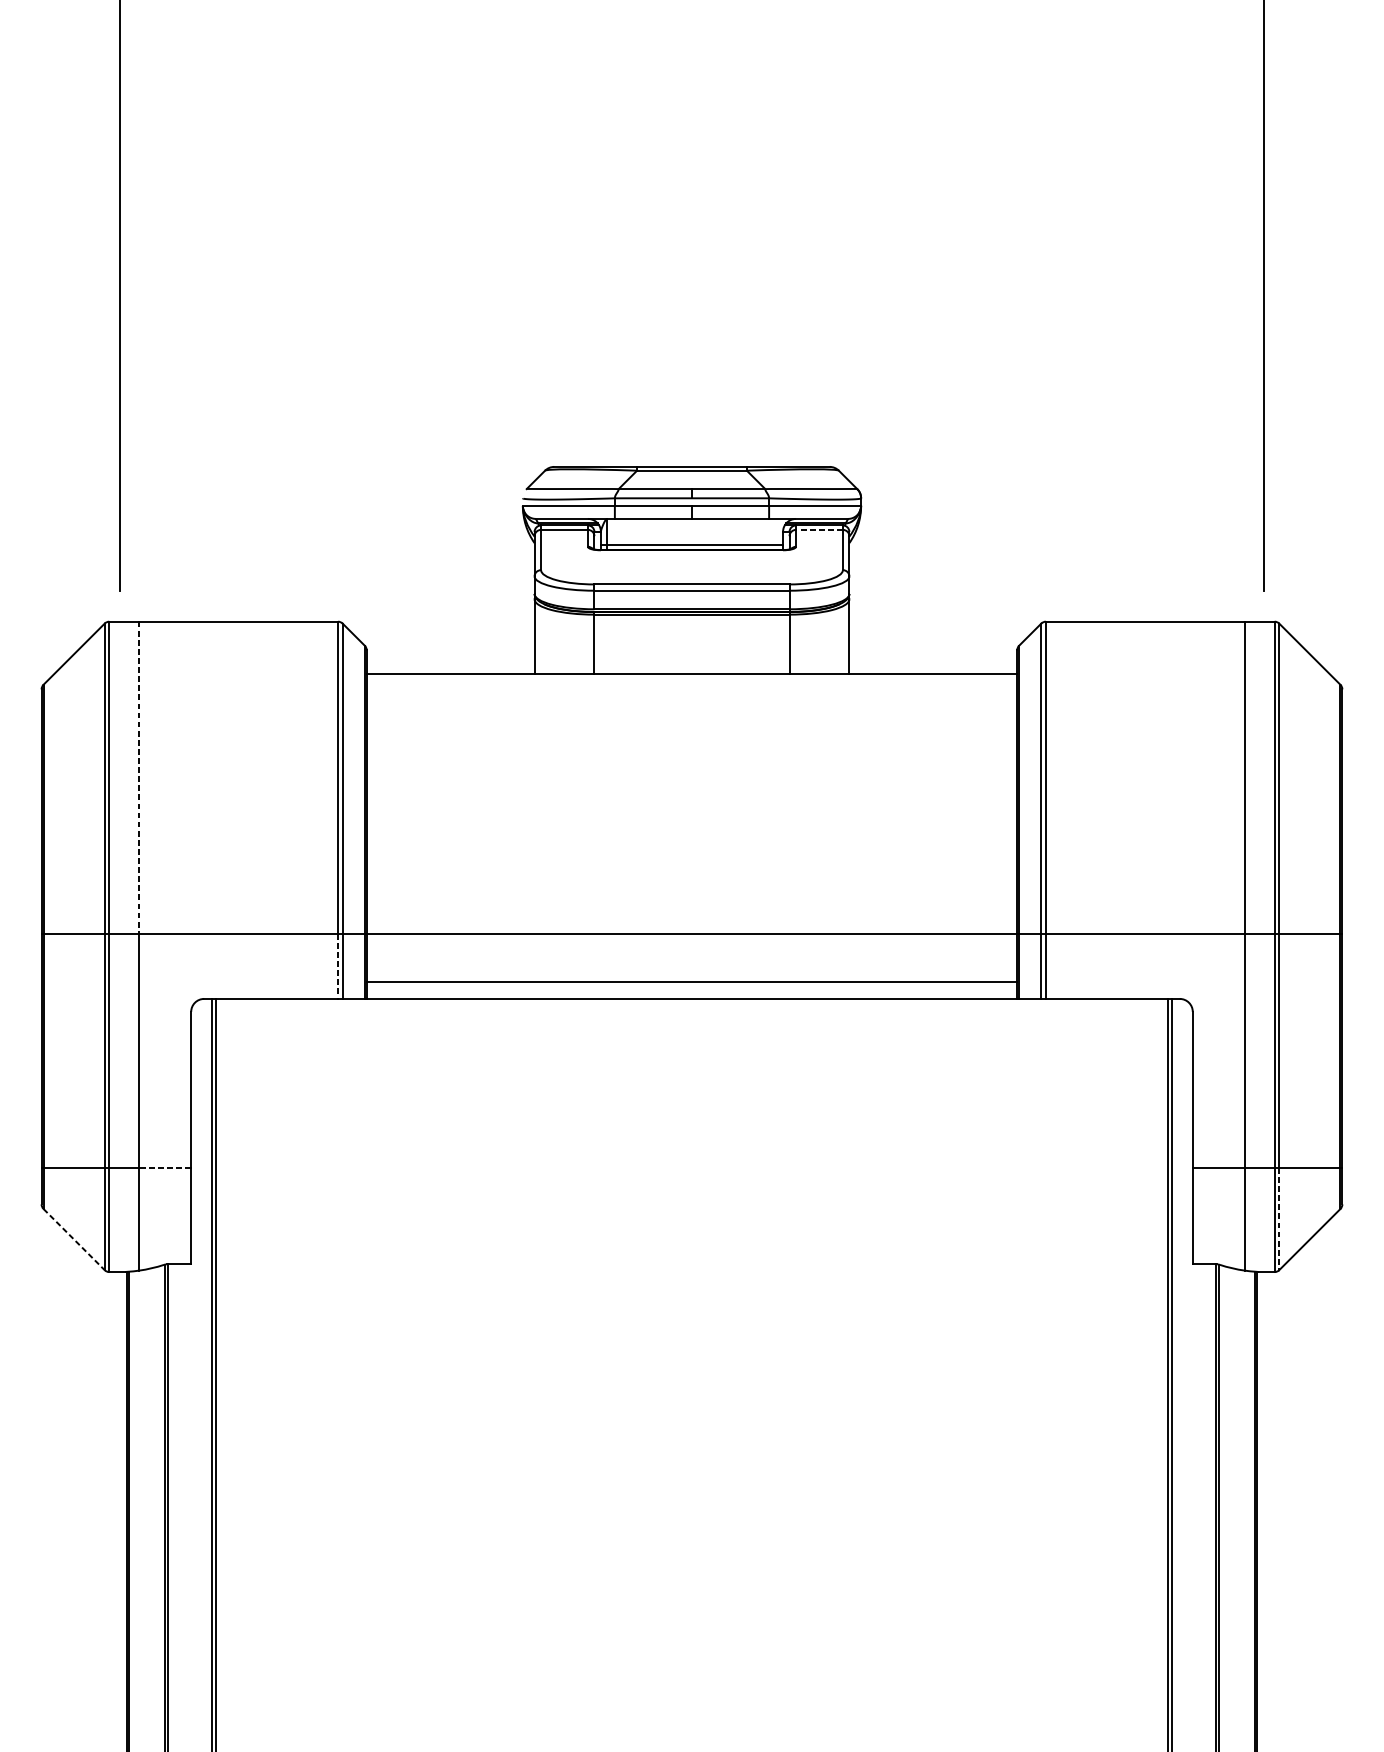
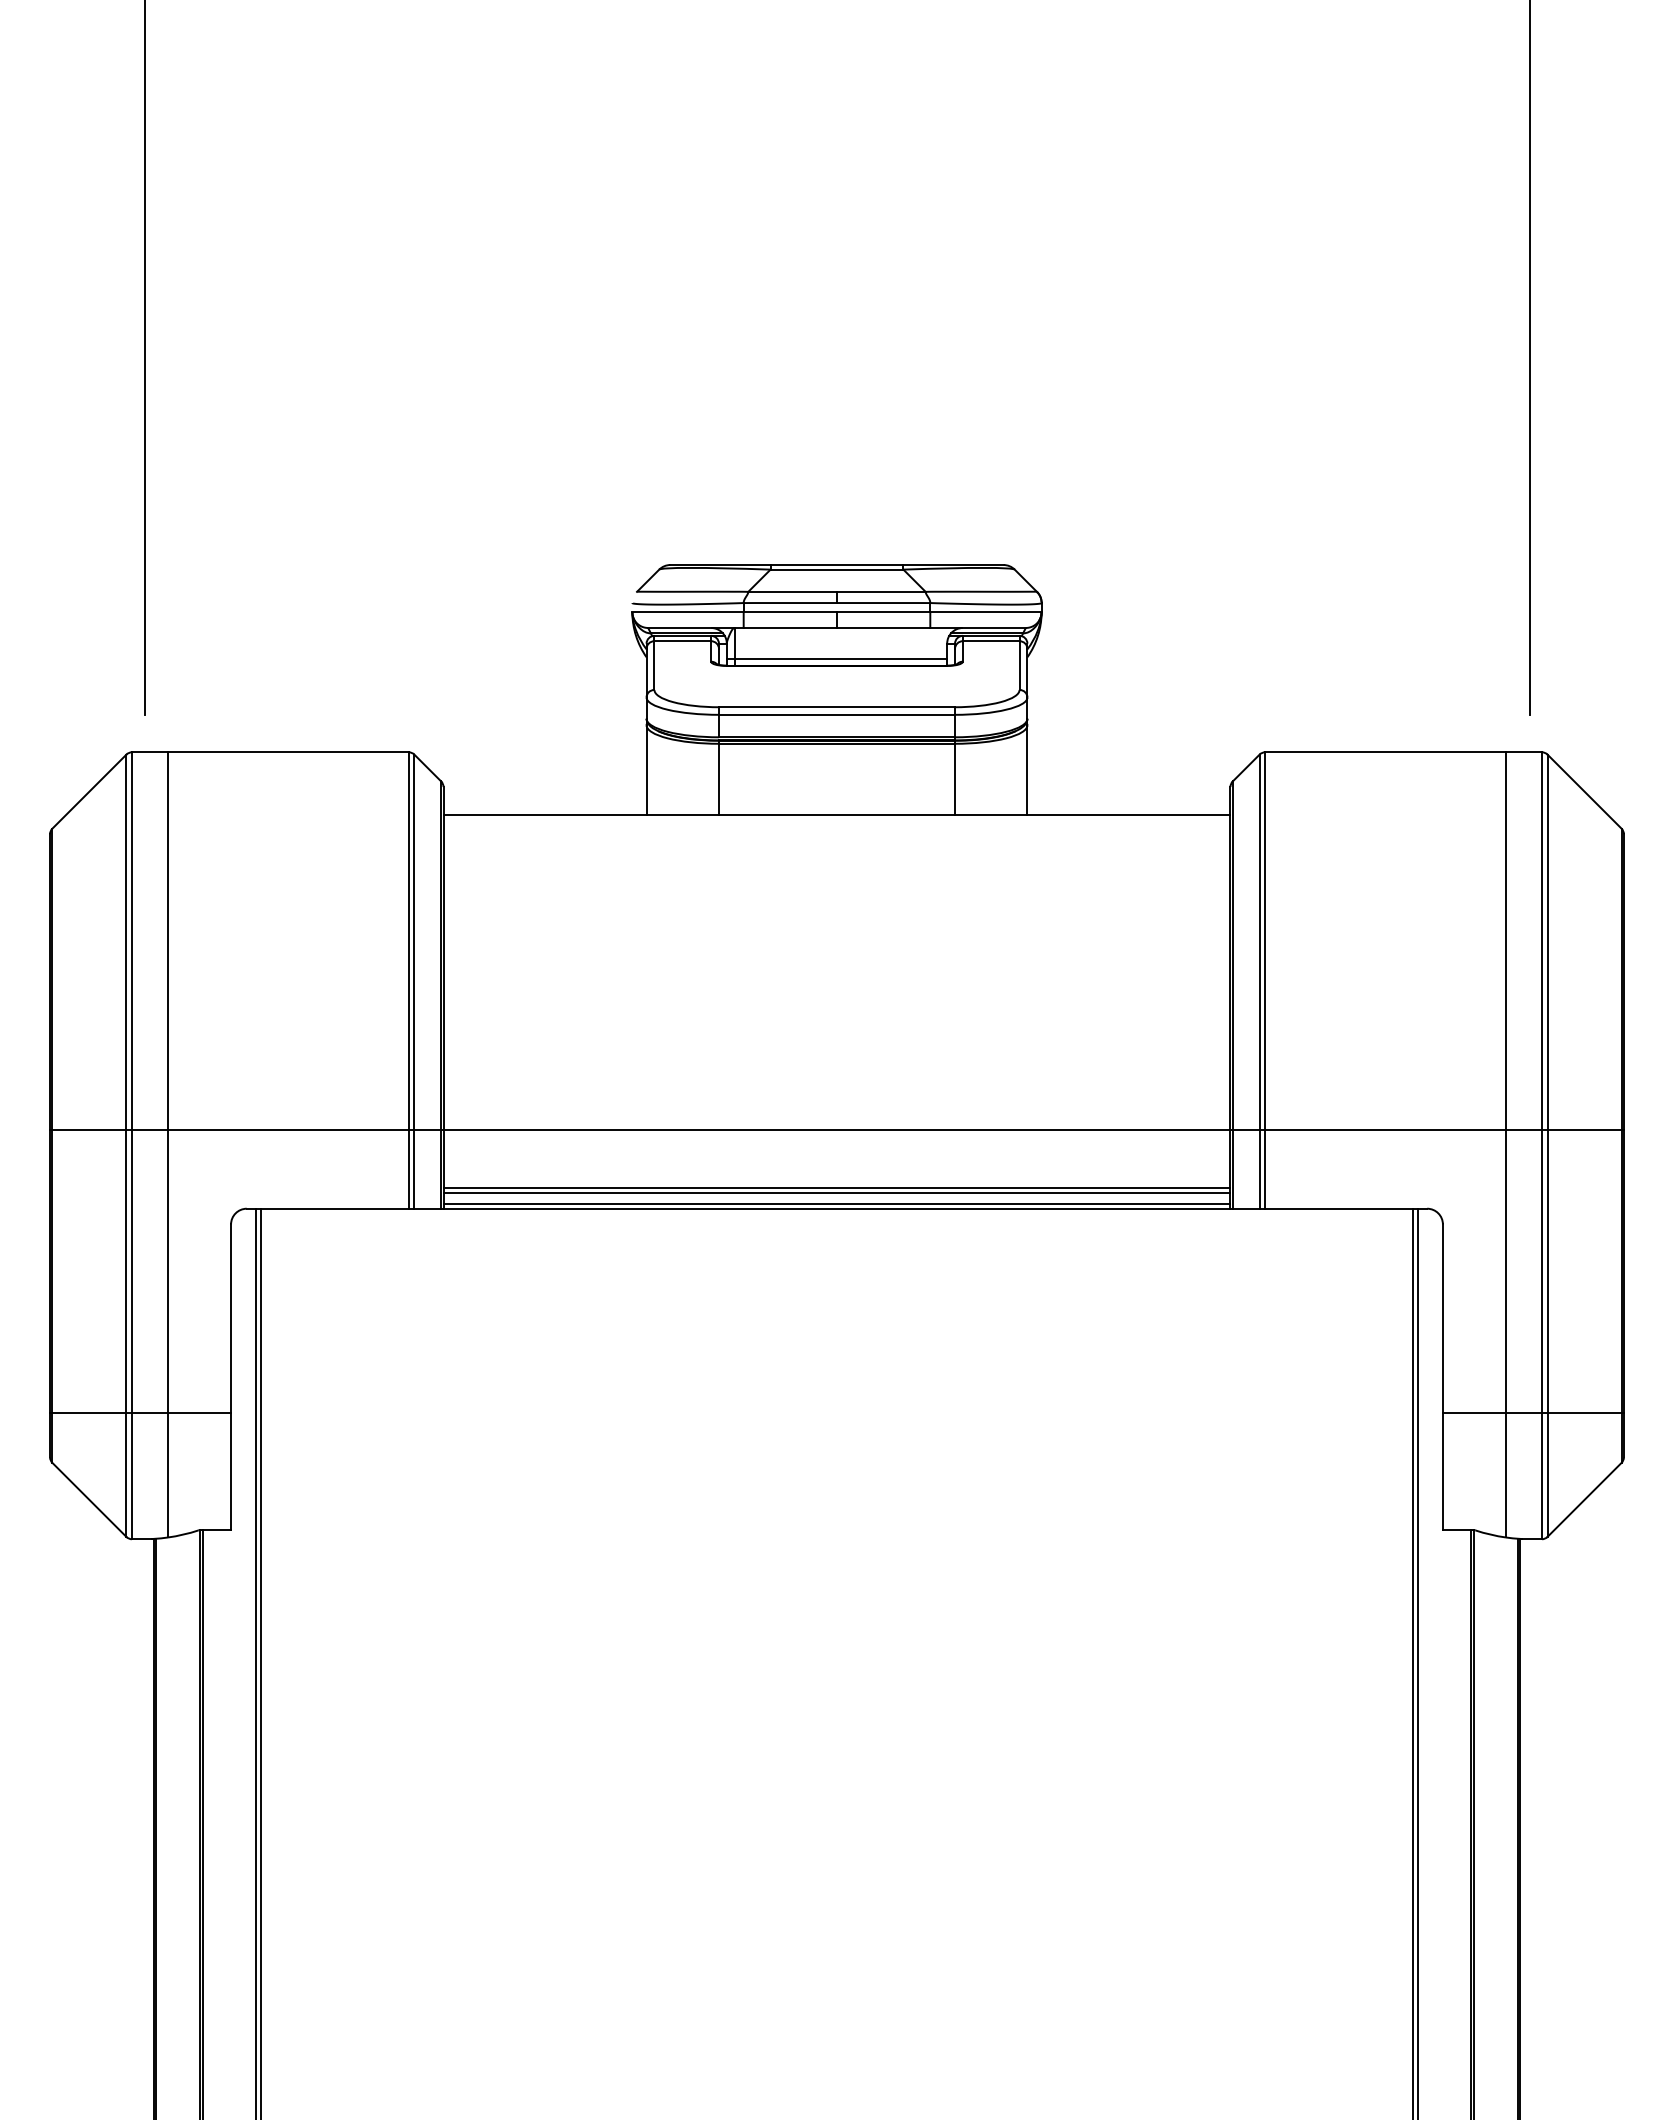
line: (818, 530) -> (990, 641), dashed -> solid
line: (139, 778) -> (168, 941), dashed -> solid
line: (337, 966) -> (408, 1169), dashed -> solid
line: (691, 985) -> (836, 1192), added
line: (691, 995) -> (836, 1204), added
line: (165, 1168) -> (199, 1413), dashed -> solid
line: (1279, 1219) -> (1547, 1475), dashed -> solid
line: (74, 1240) -> (89, 1500), dashed -> solid

